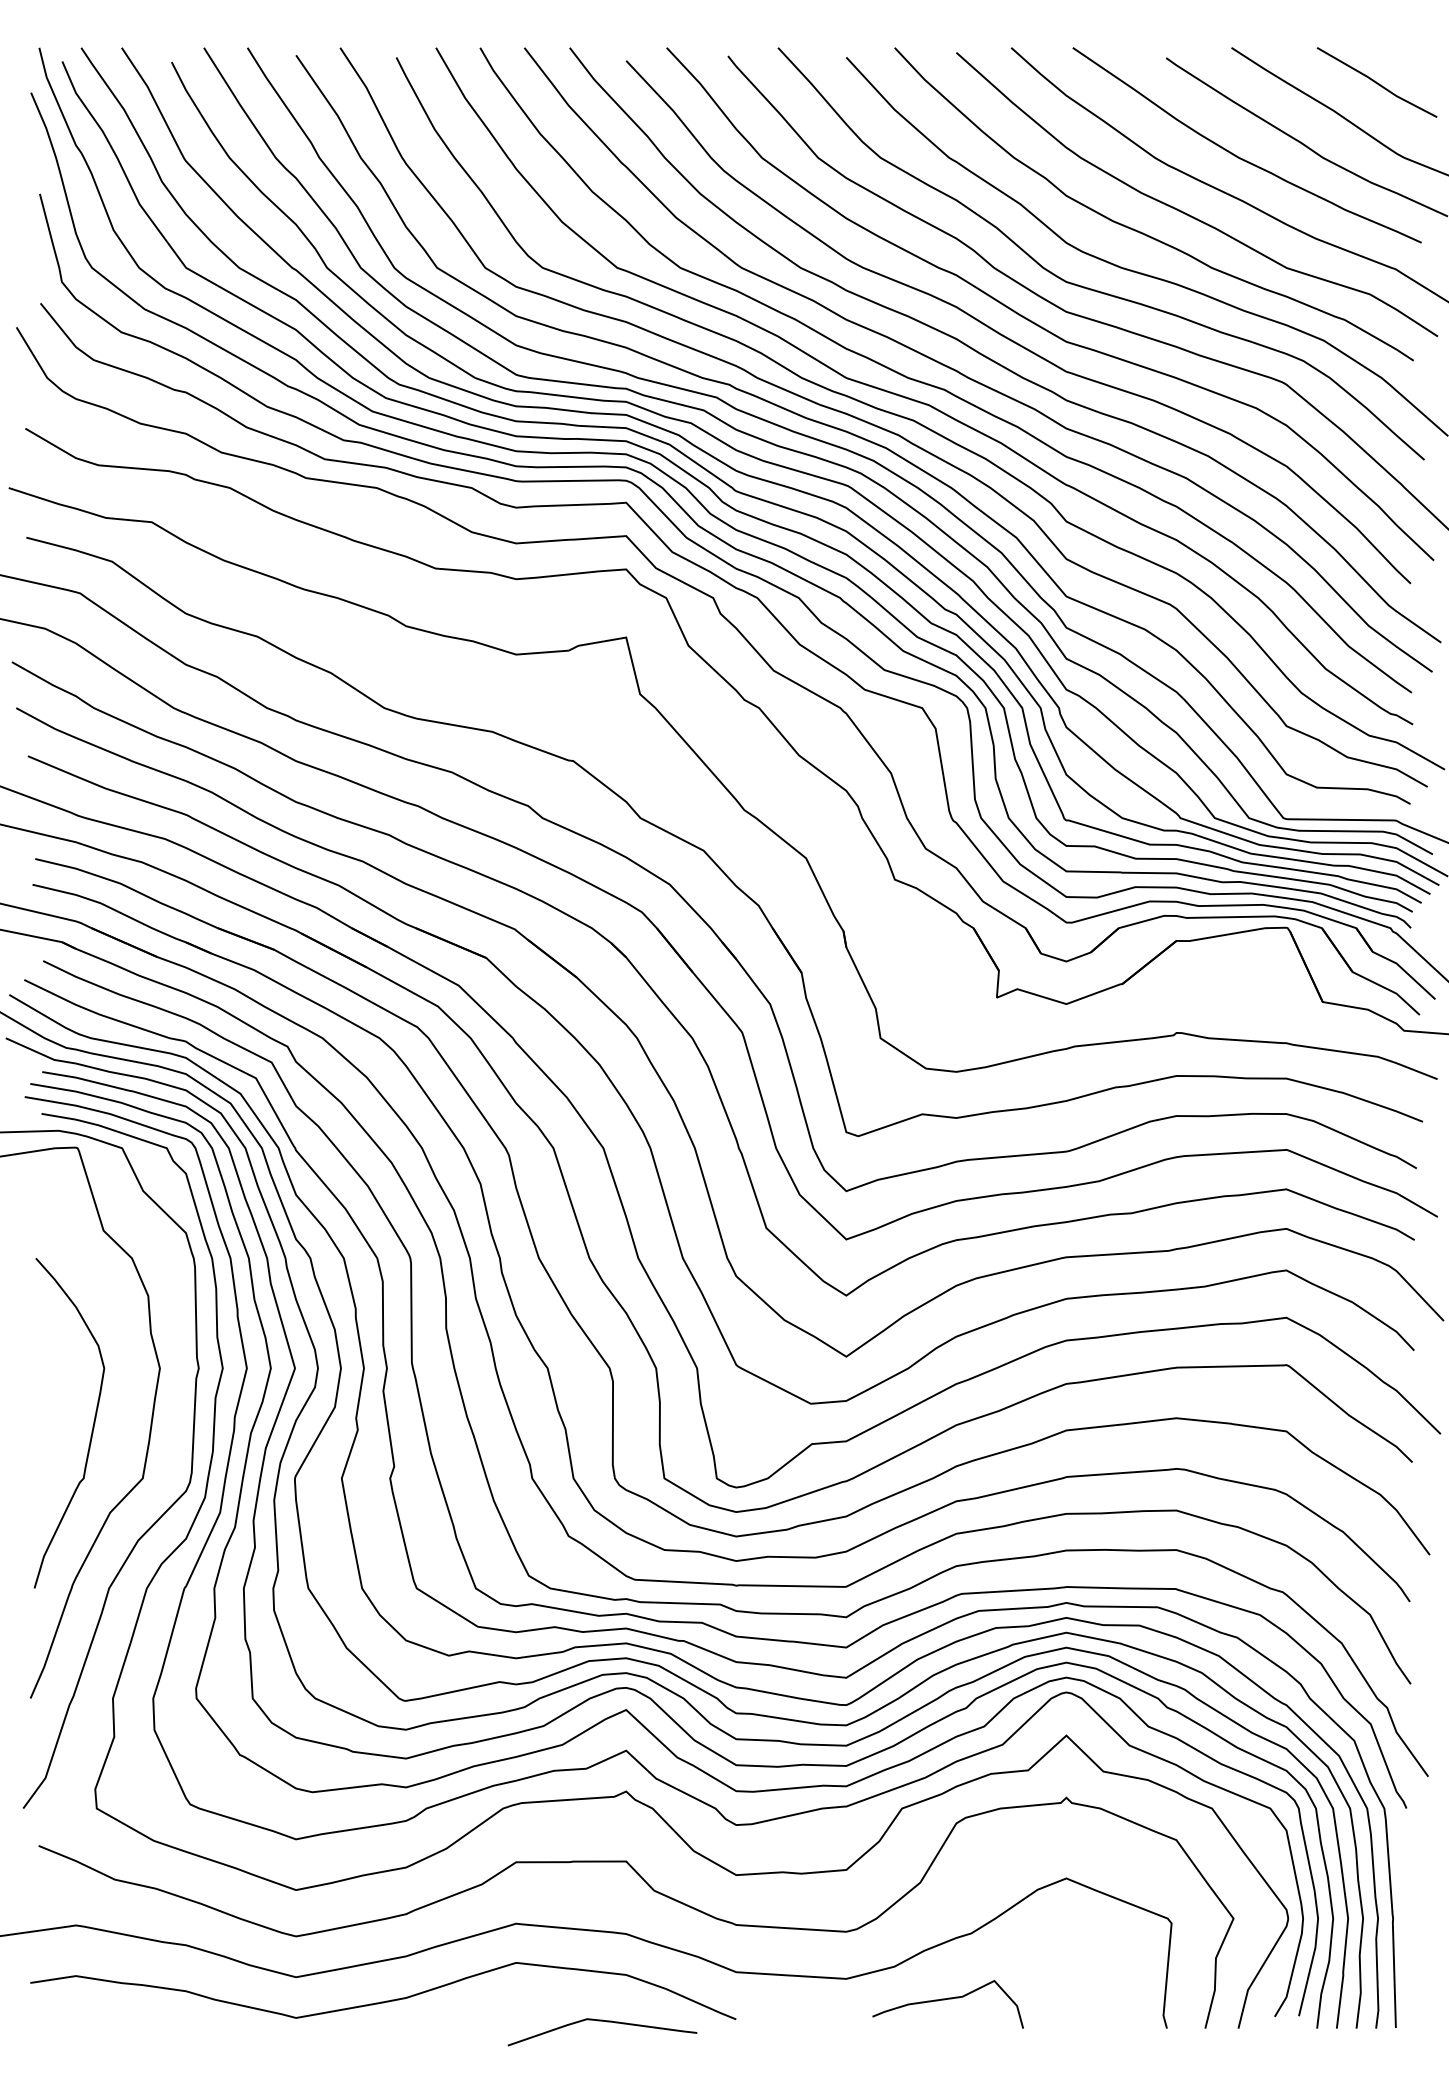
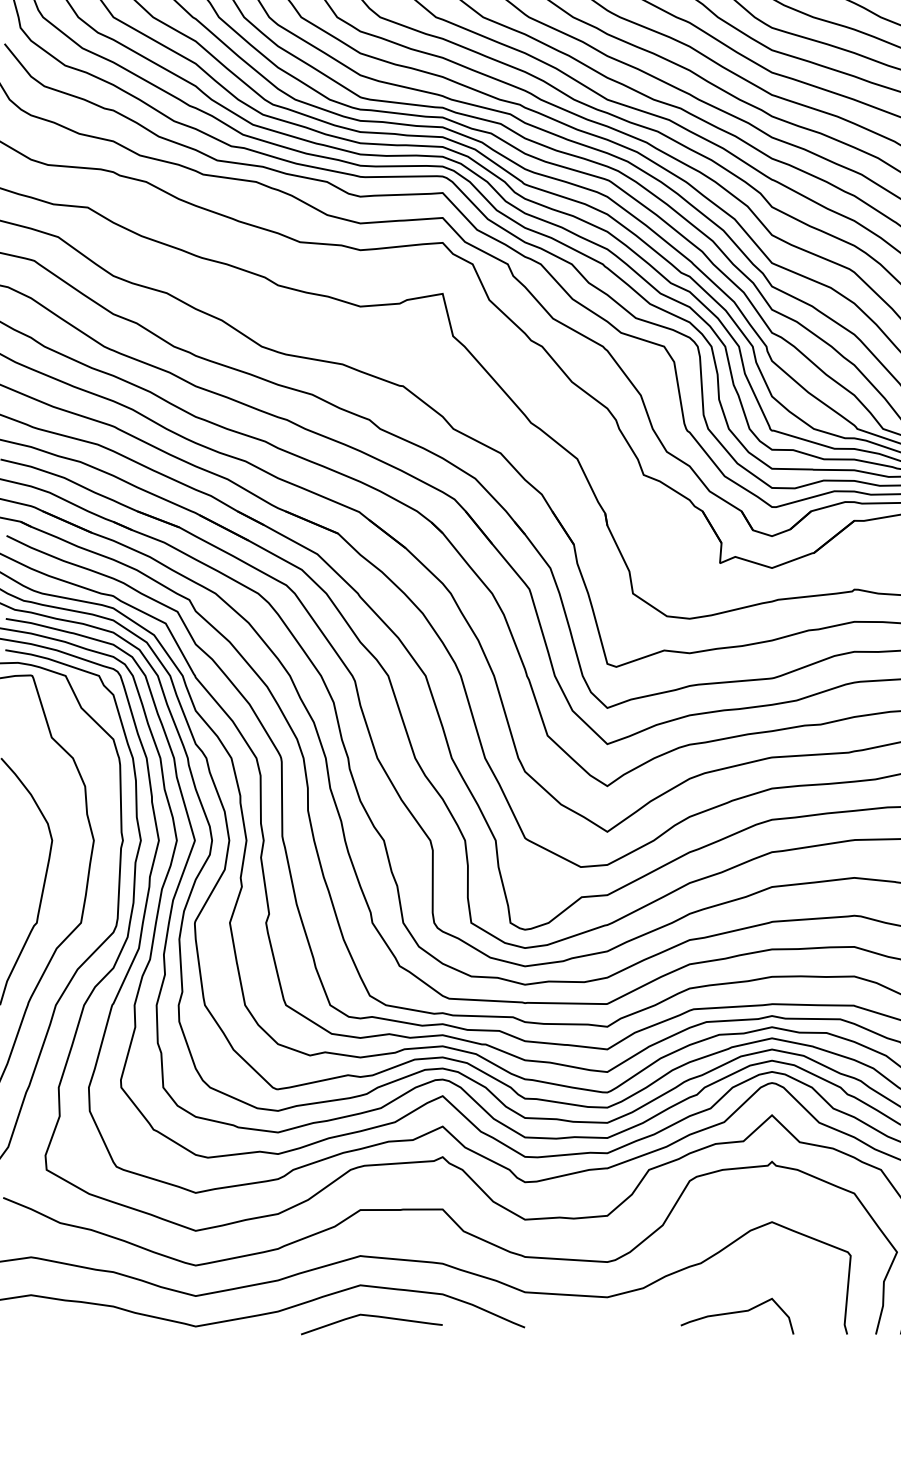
curve: (945, 2000) -> (735, 1313), moved
curve: (606, 2022) -> (374, 1317), moved

